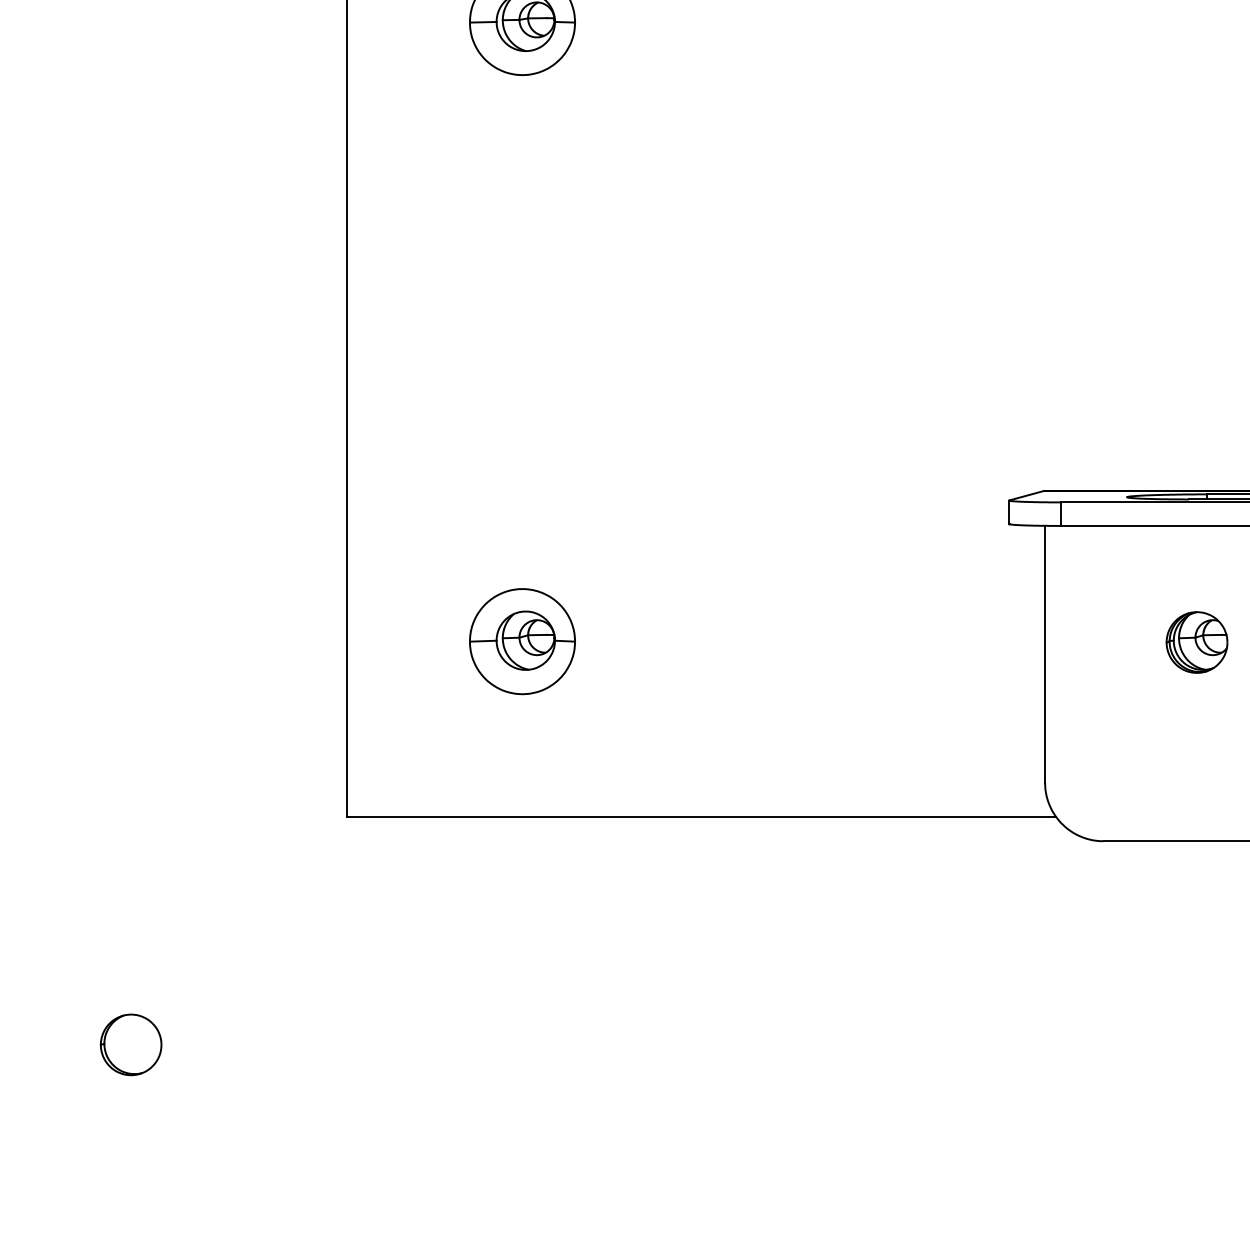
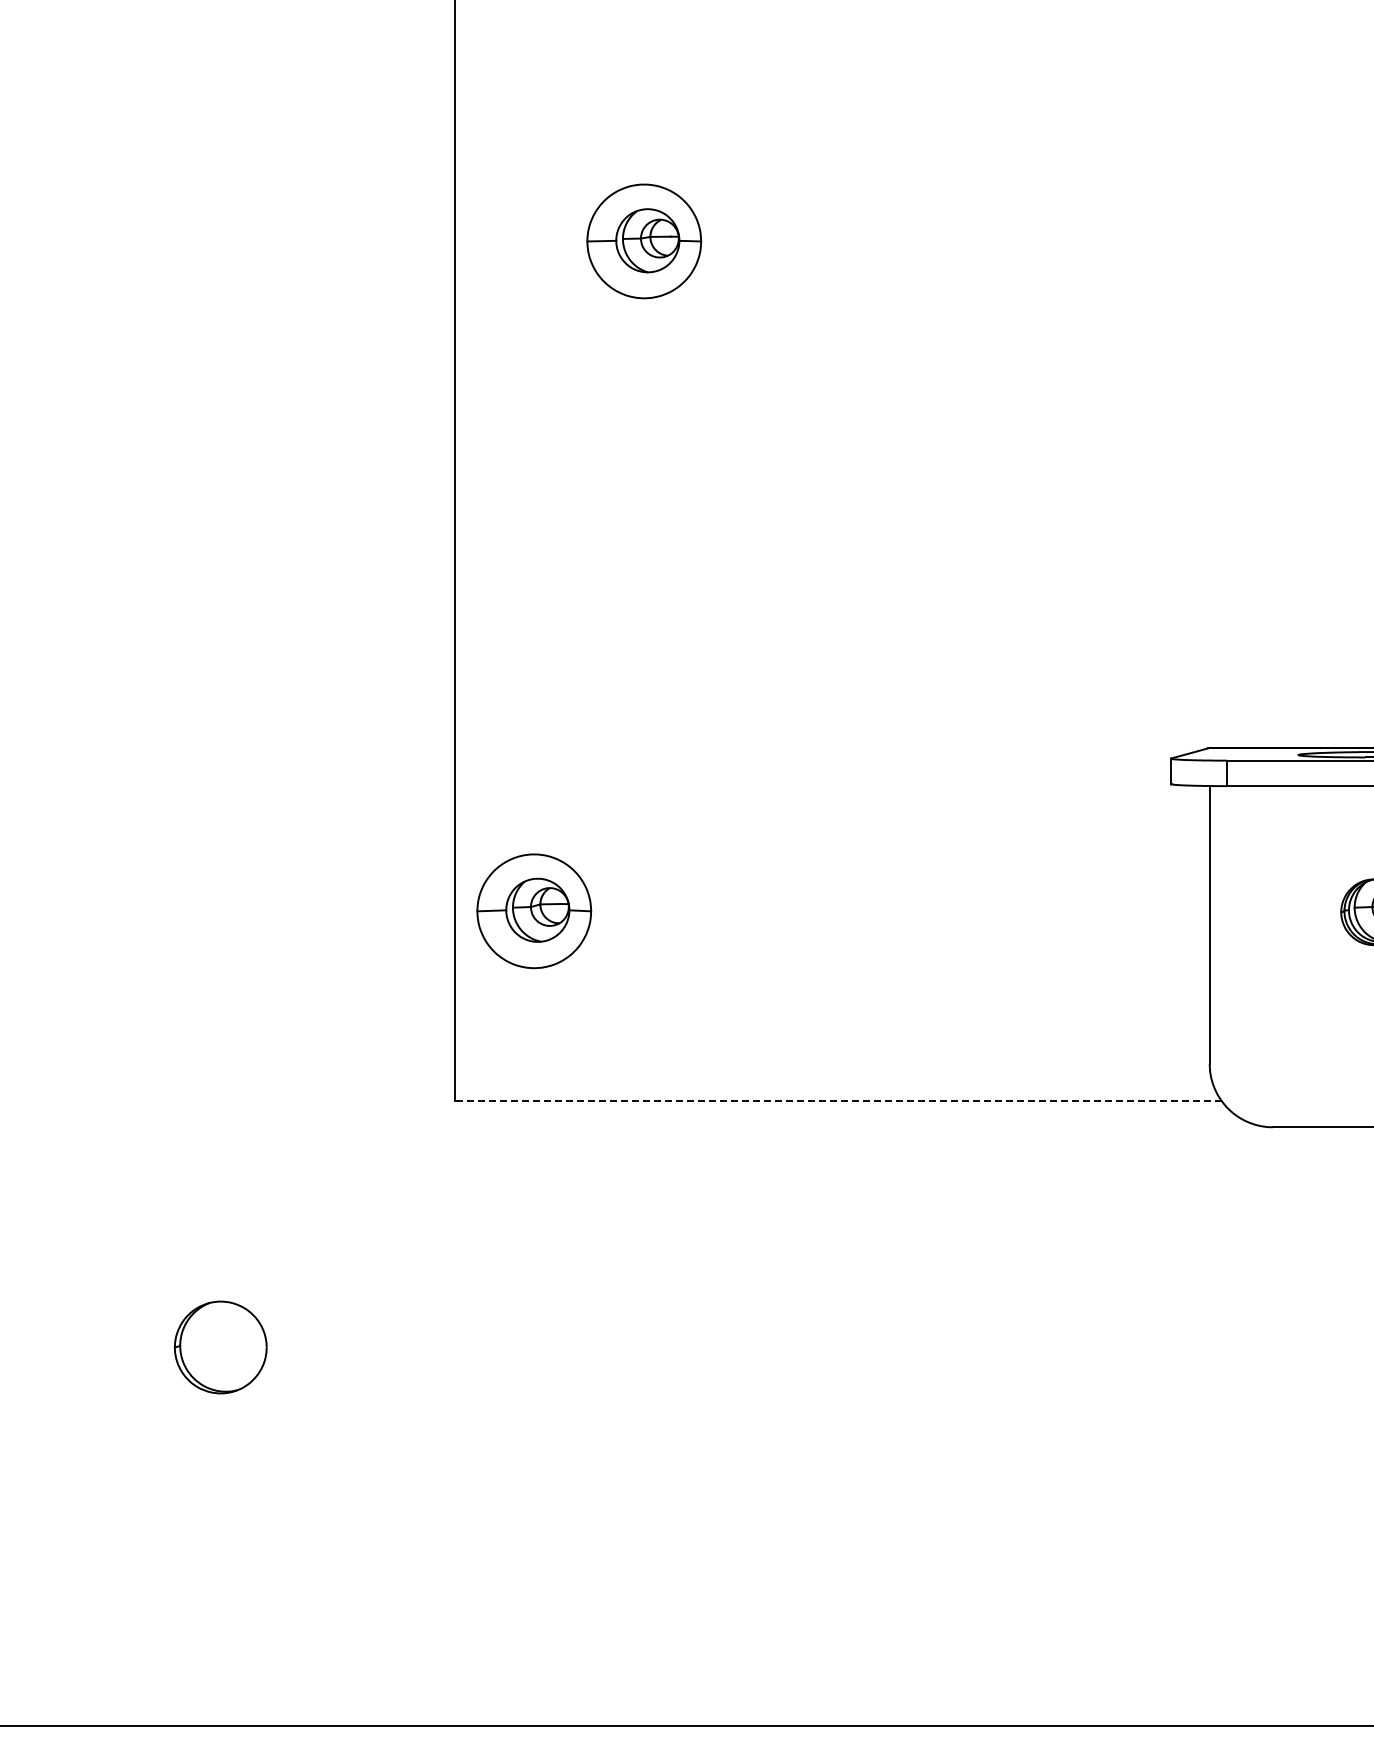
part: (522, 641) -> (534, 911), moved
line: (701, 816) -> (837, 1100), solid -> dashed
part: (130, 1044) -> (220, 1347), size x1.4

